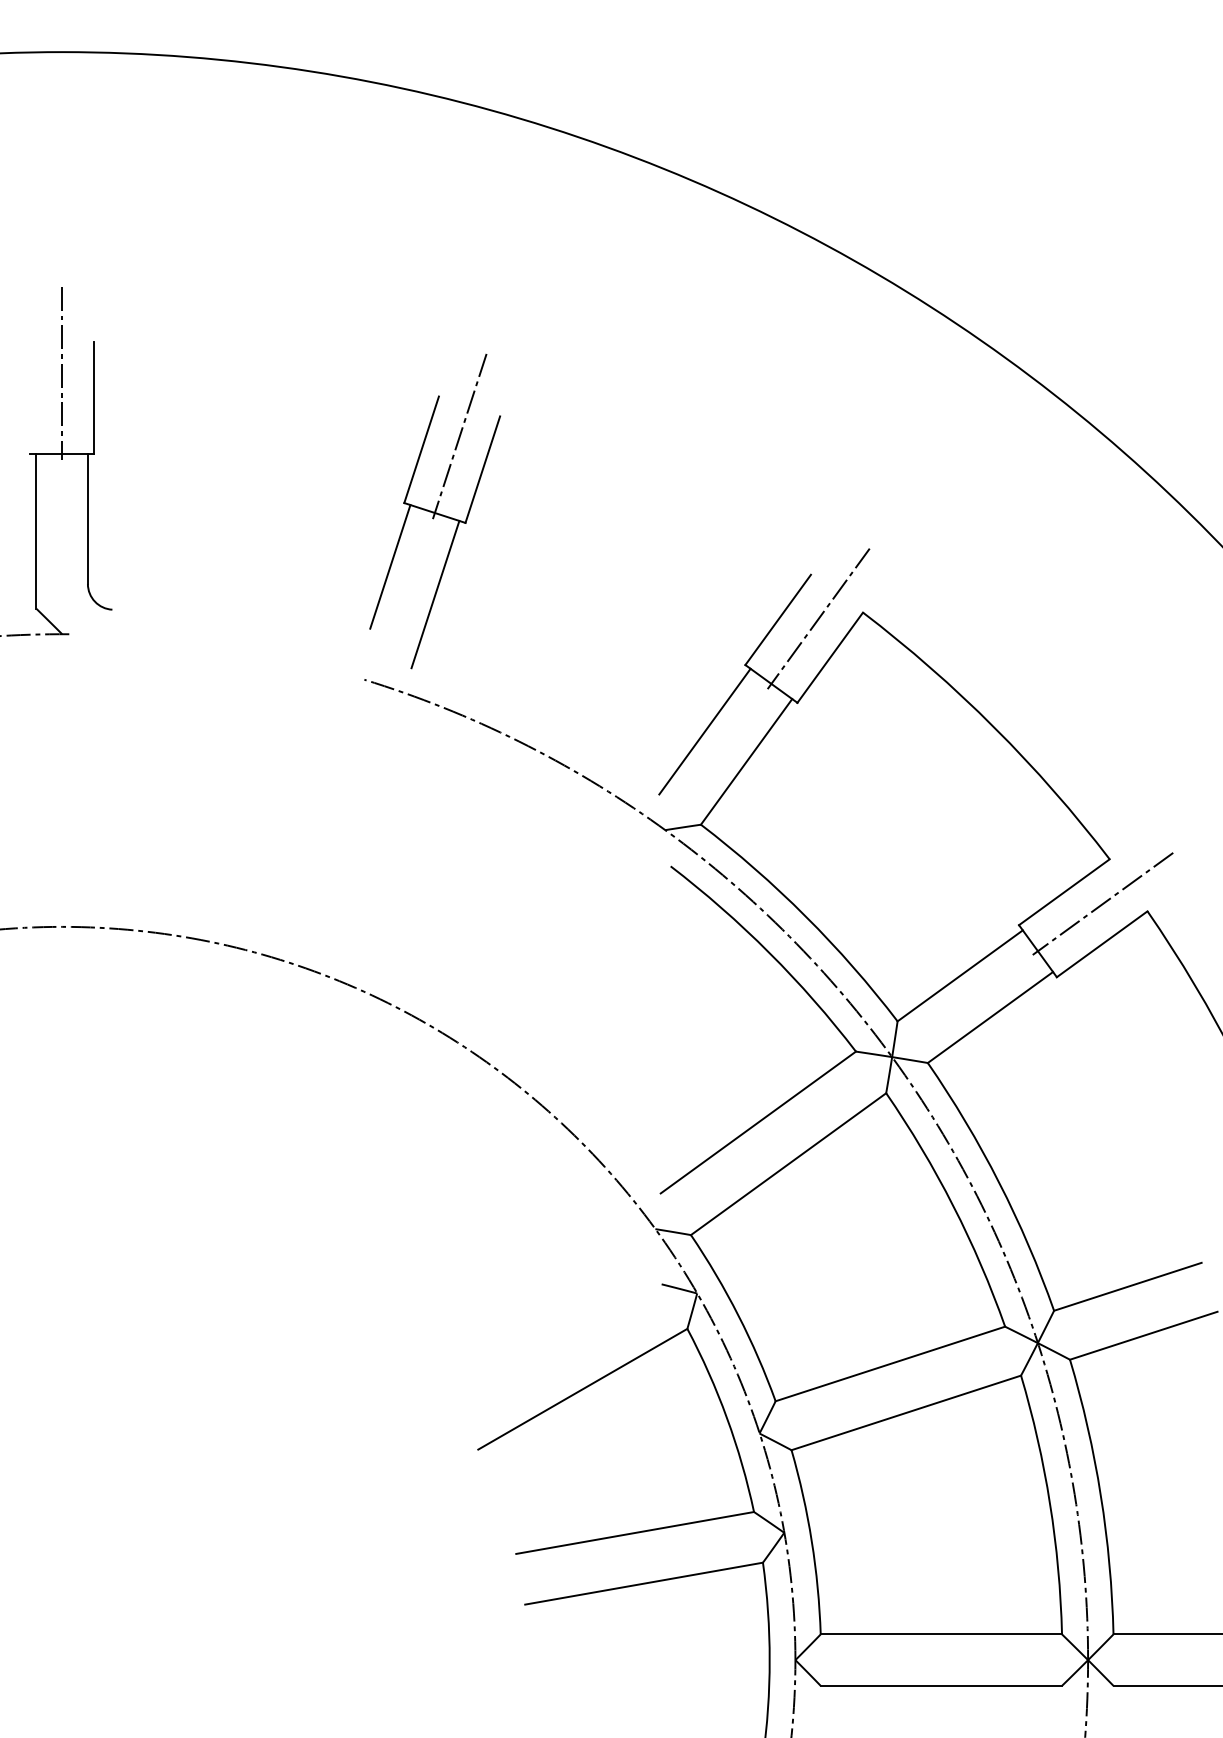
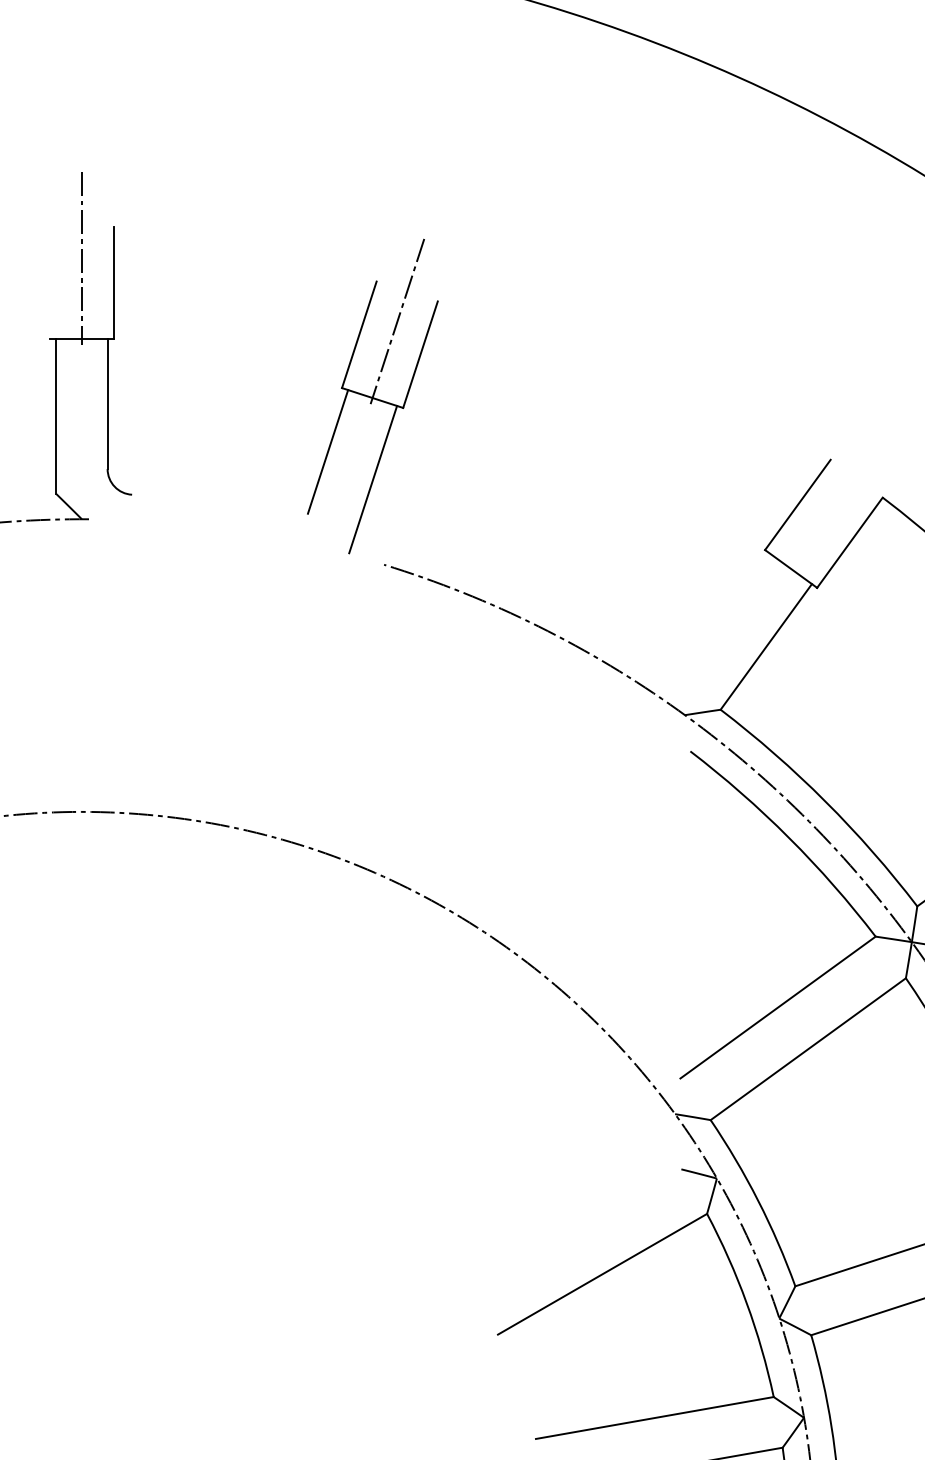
part: (434, 511) -> (372, 396), moved
line: (818, 618) -> (838, 503), removed
line: (704, 731) -> (724, 616), removed

